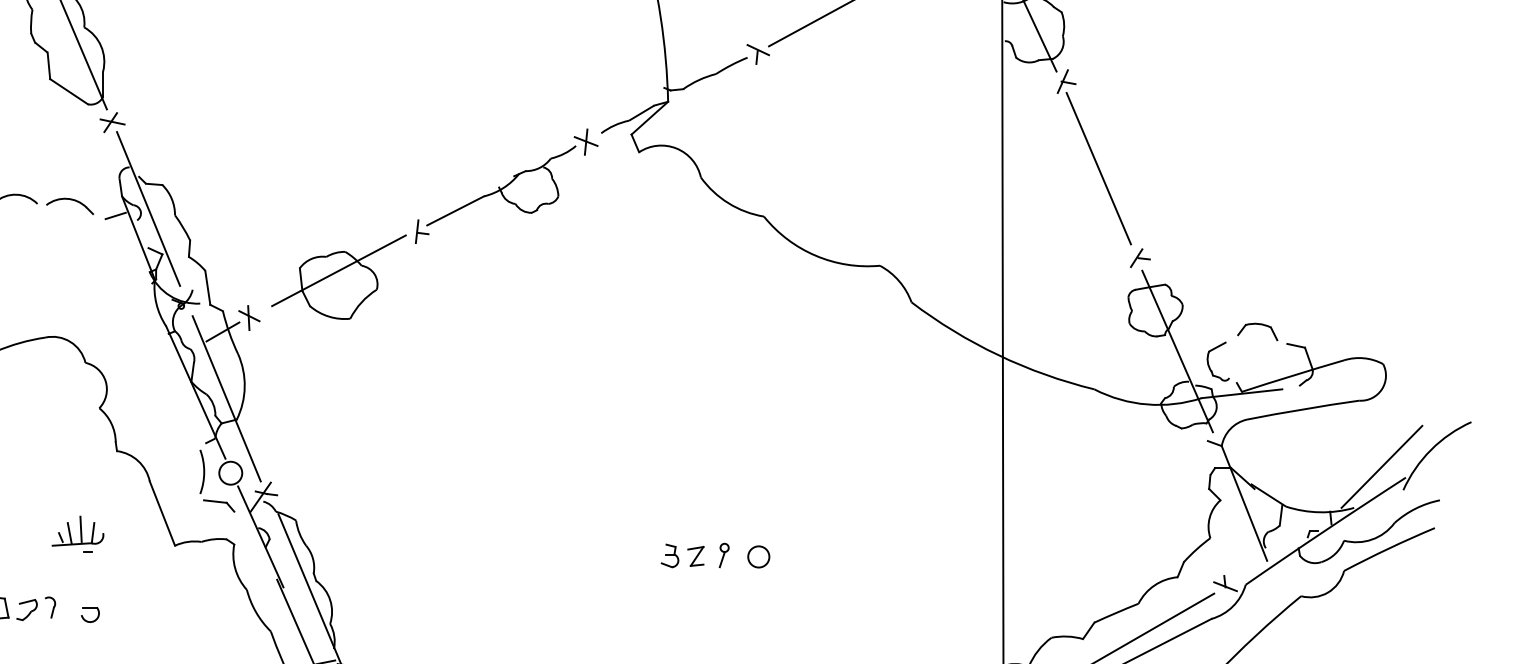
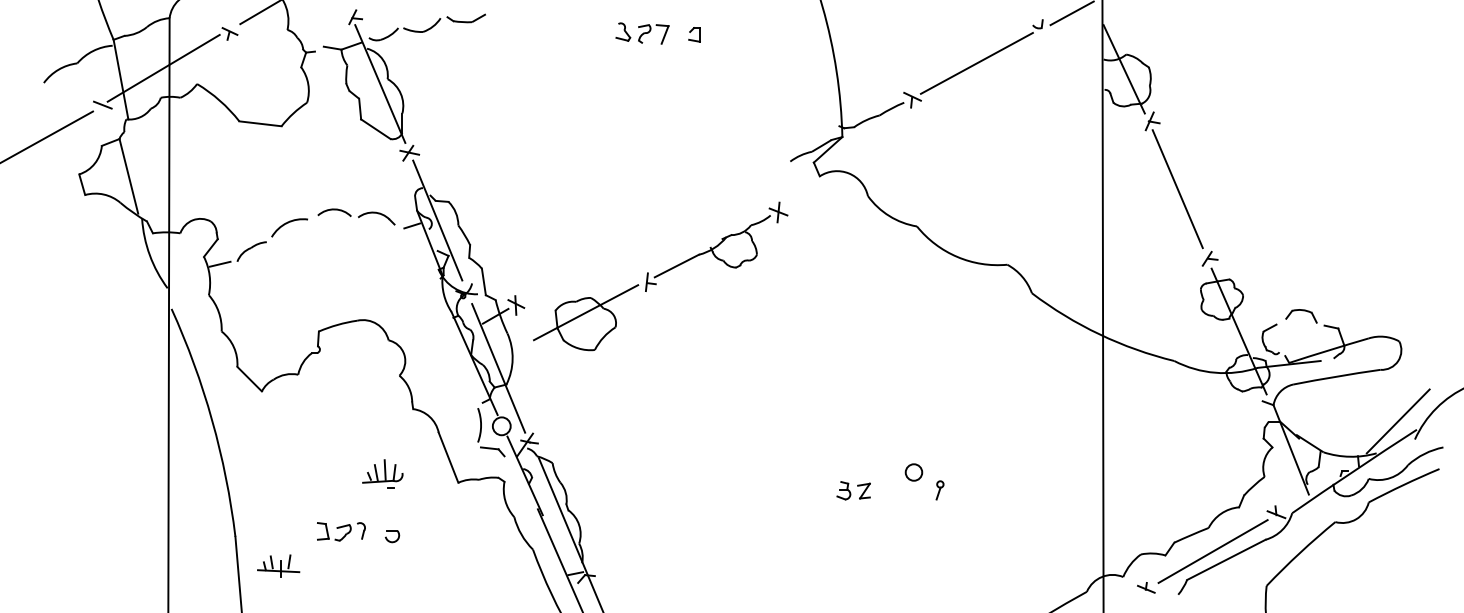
part: (434, 224) -> (660, 276), moved
part: (723, 555) -> (939, 490), moved
circle: (758, 556) -> (913, 472), moved

